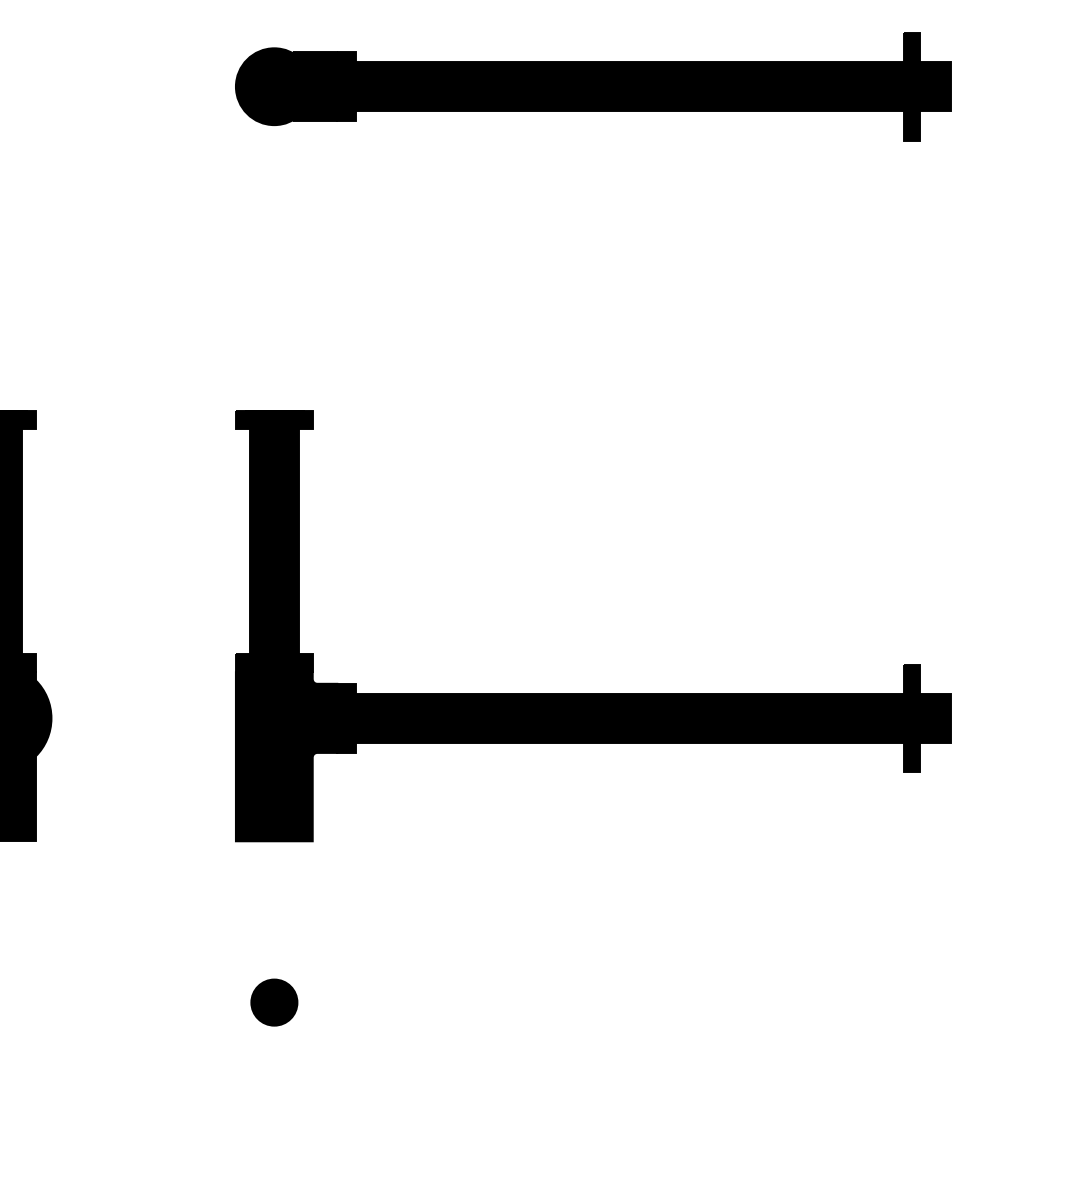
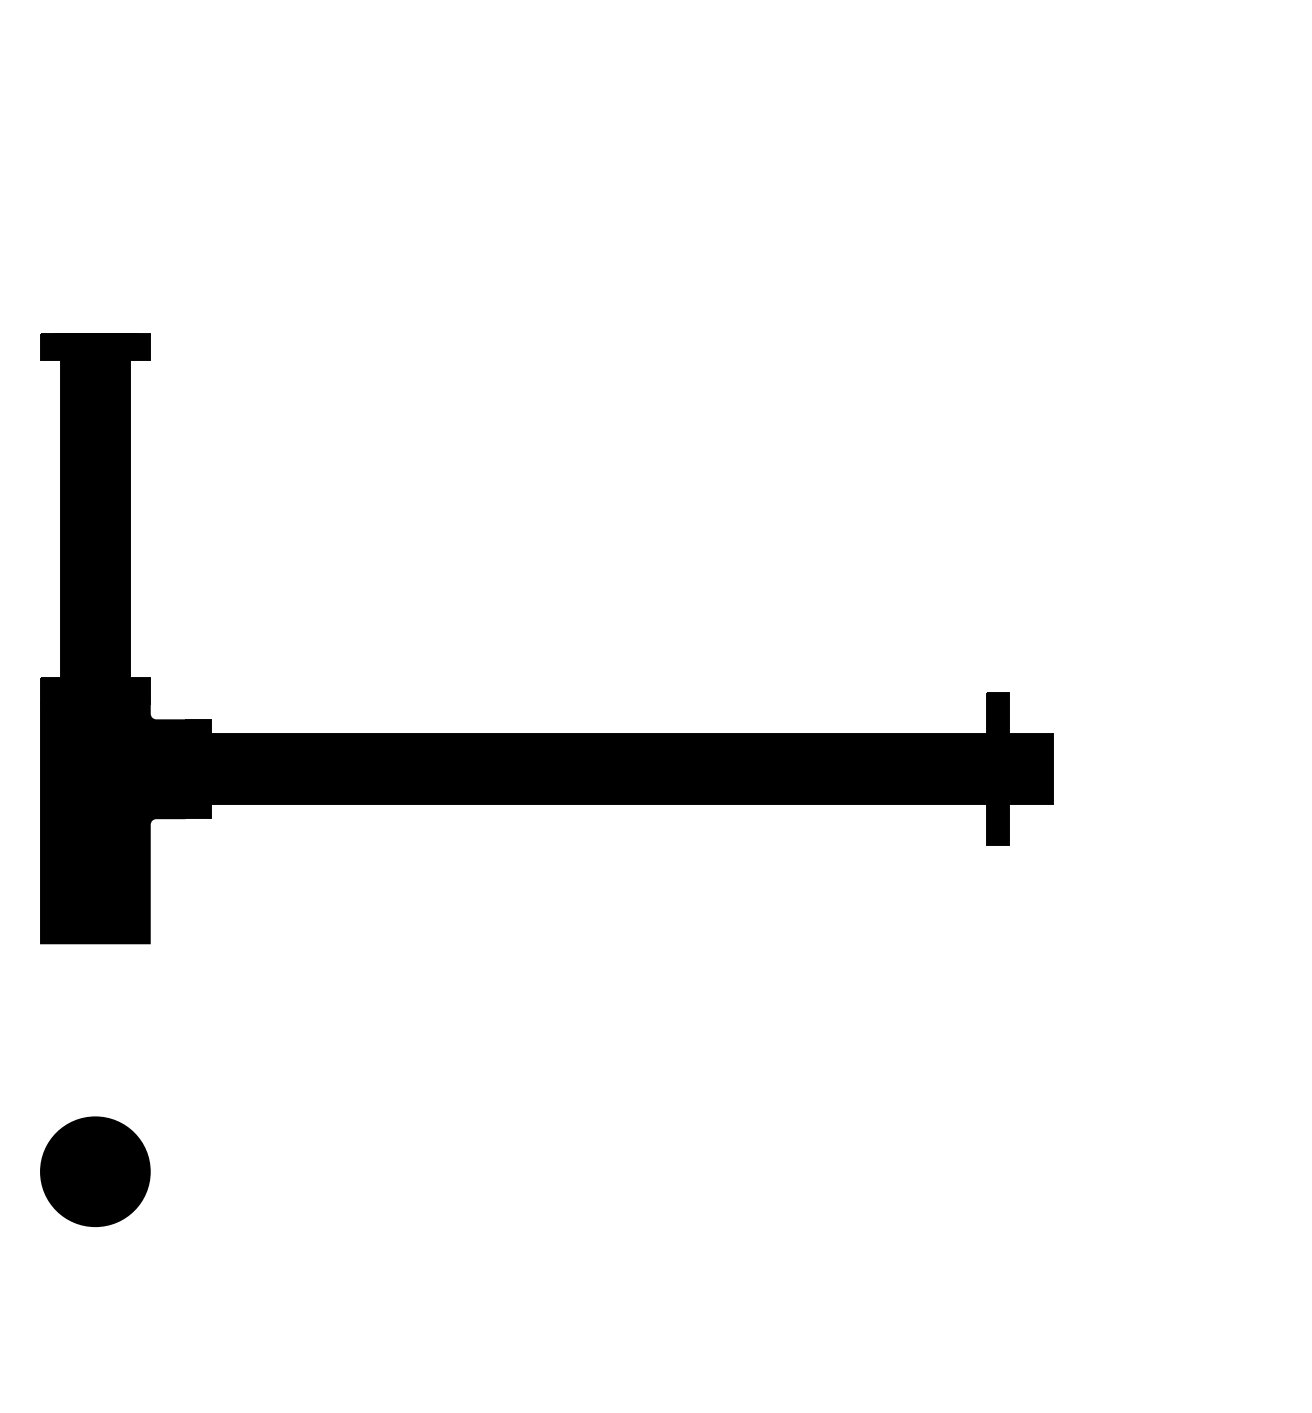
part: (274, 1002) -> (95, 1171), size x1.67

